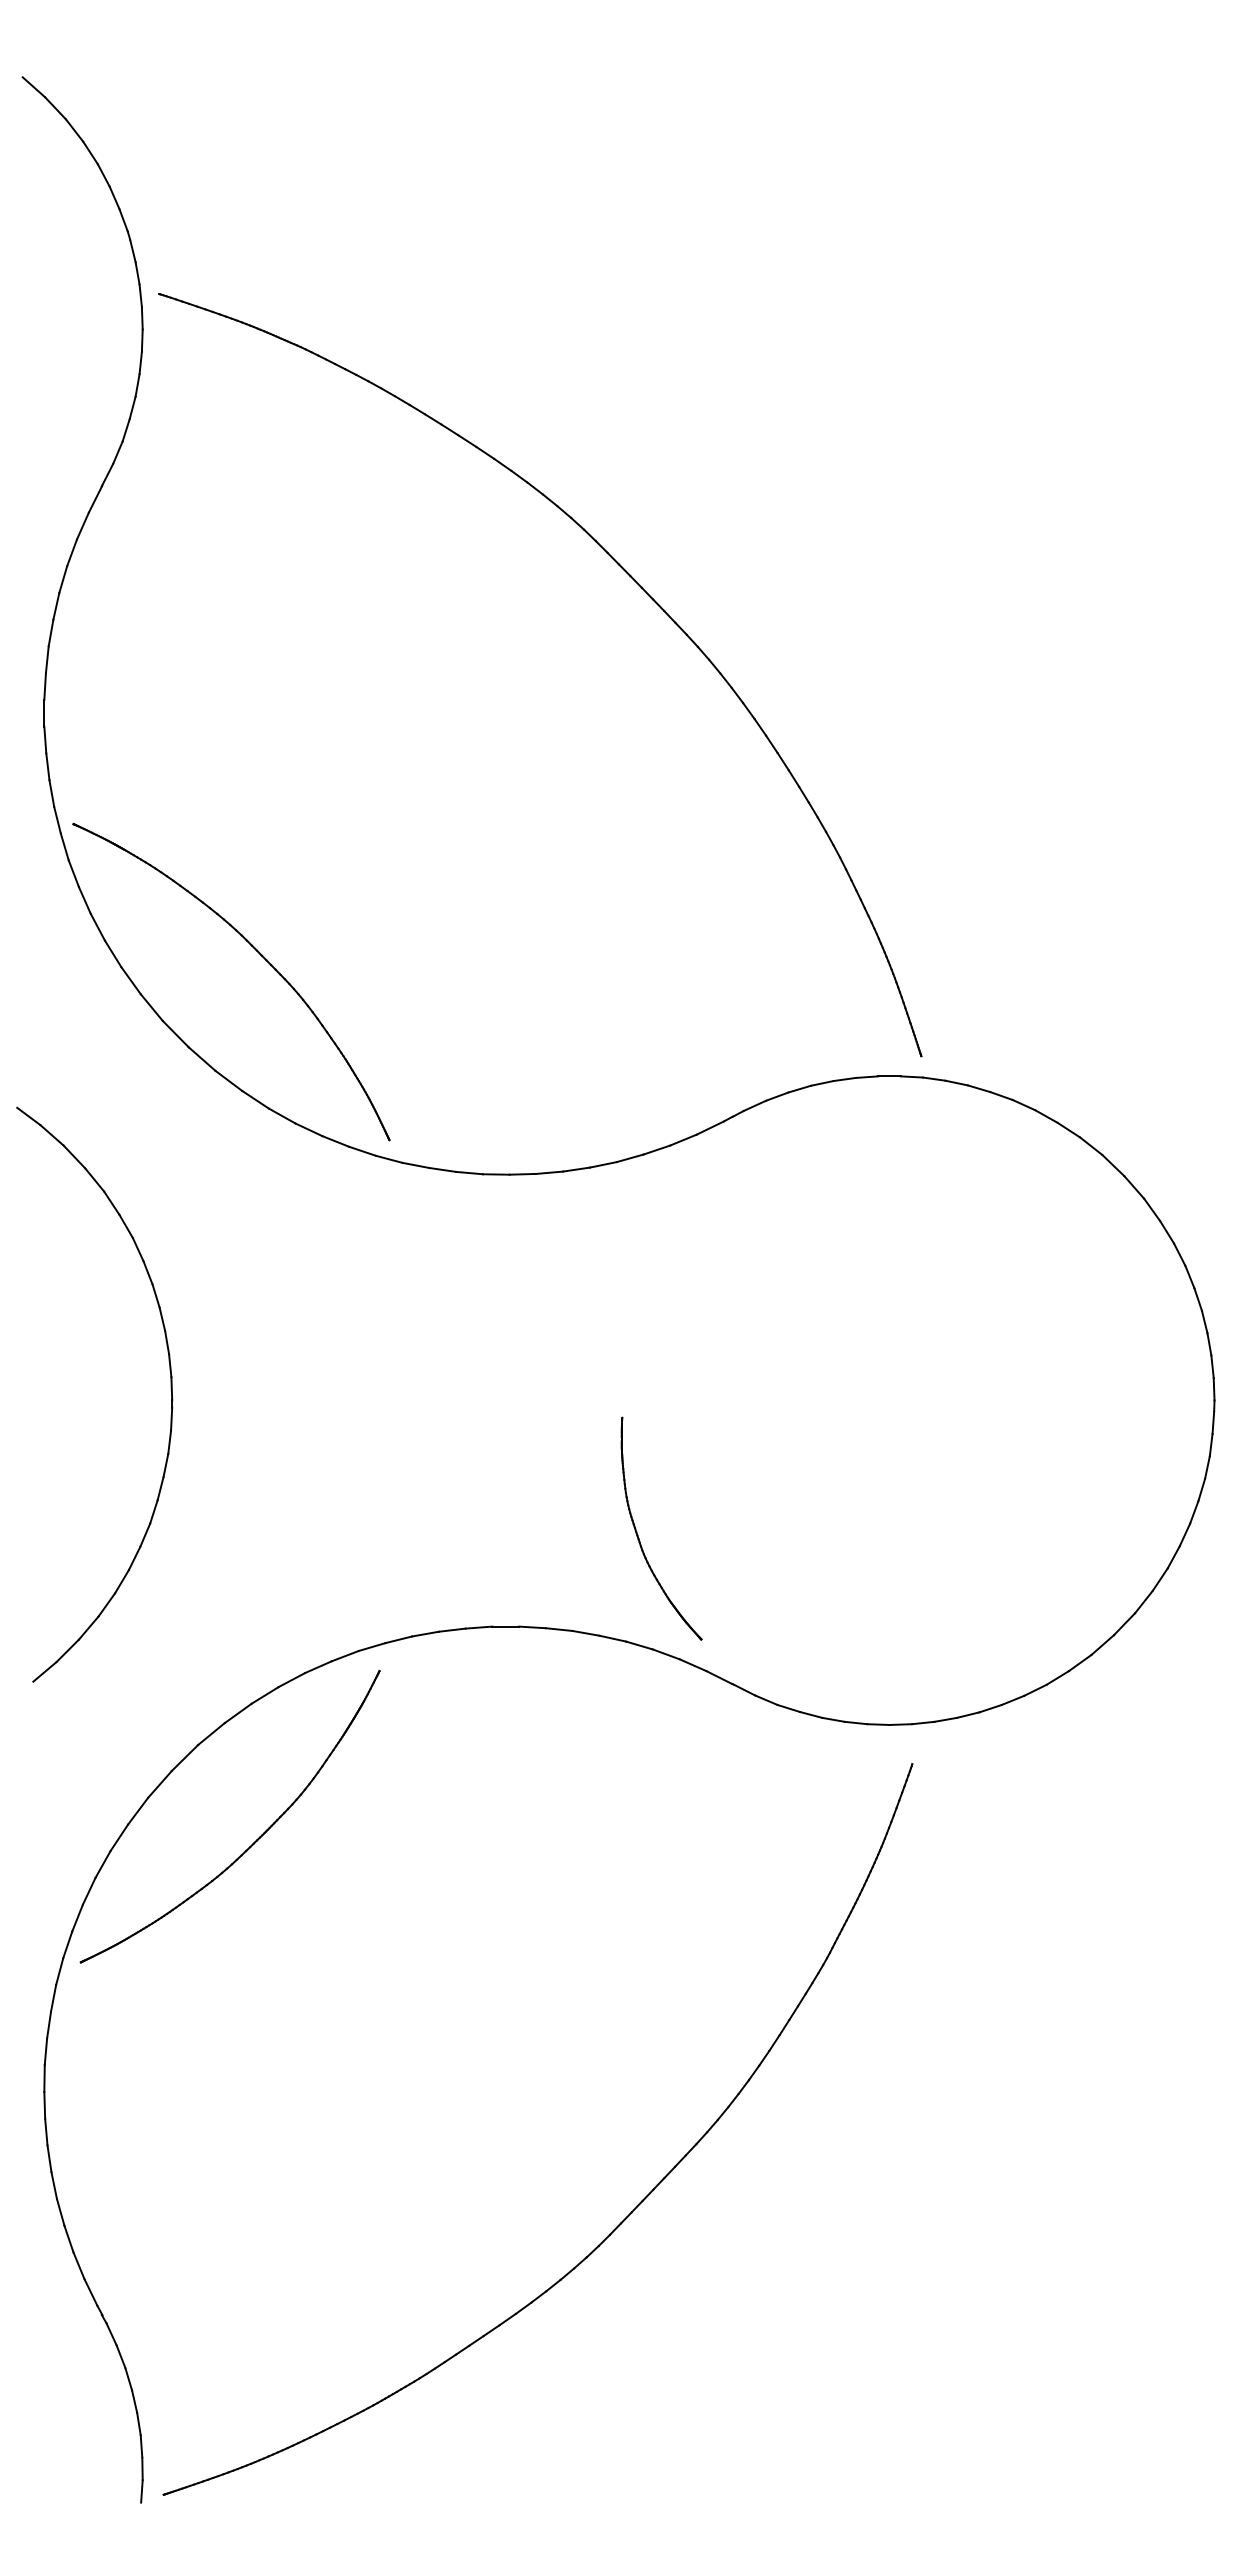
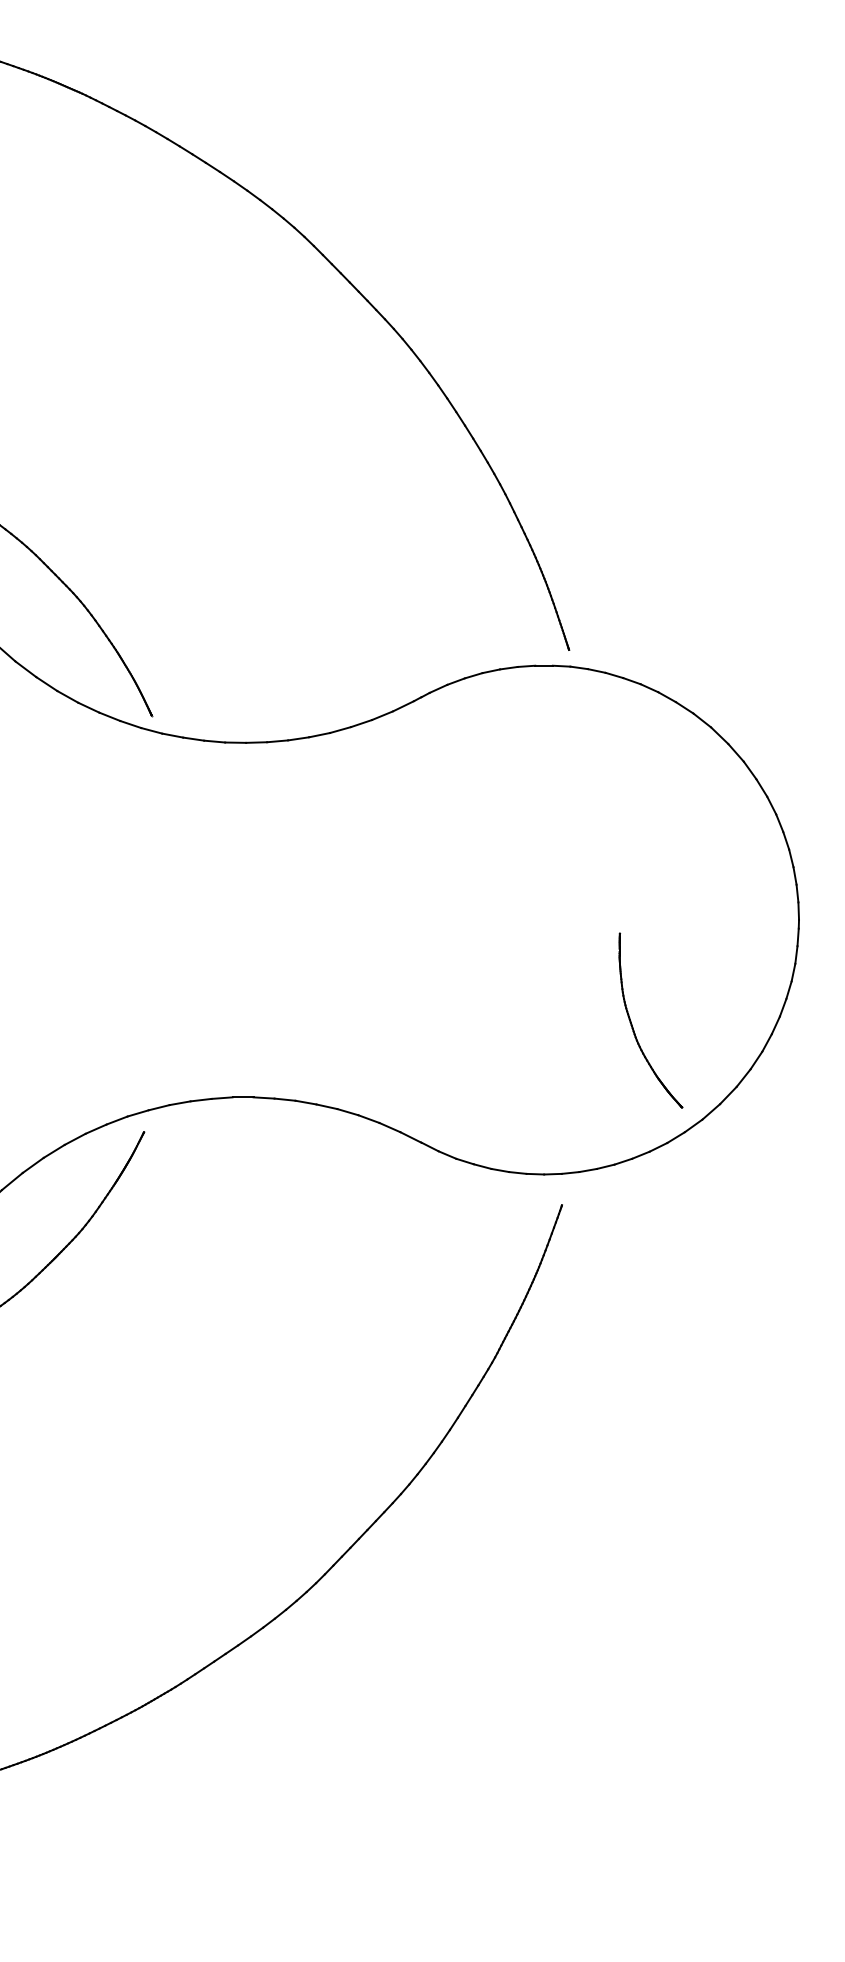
part: (638, 1534) -> (632, 1025), moved

